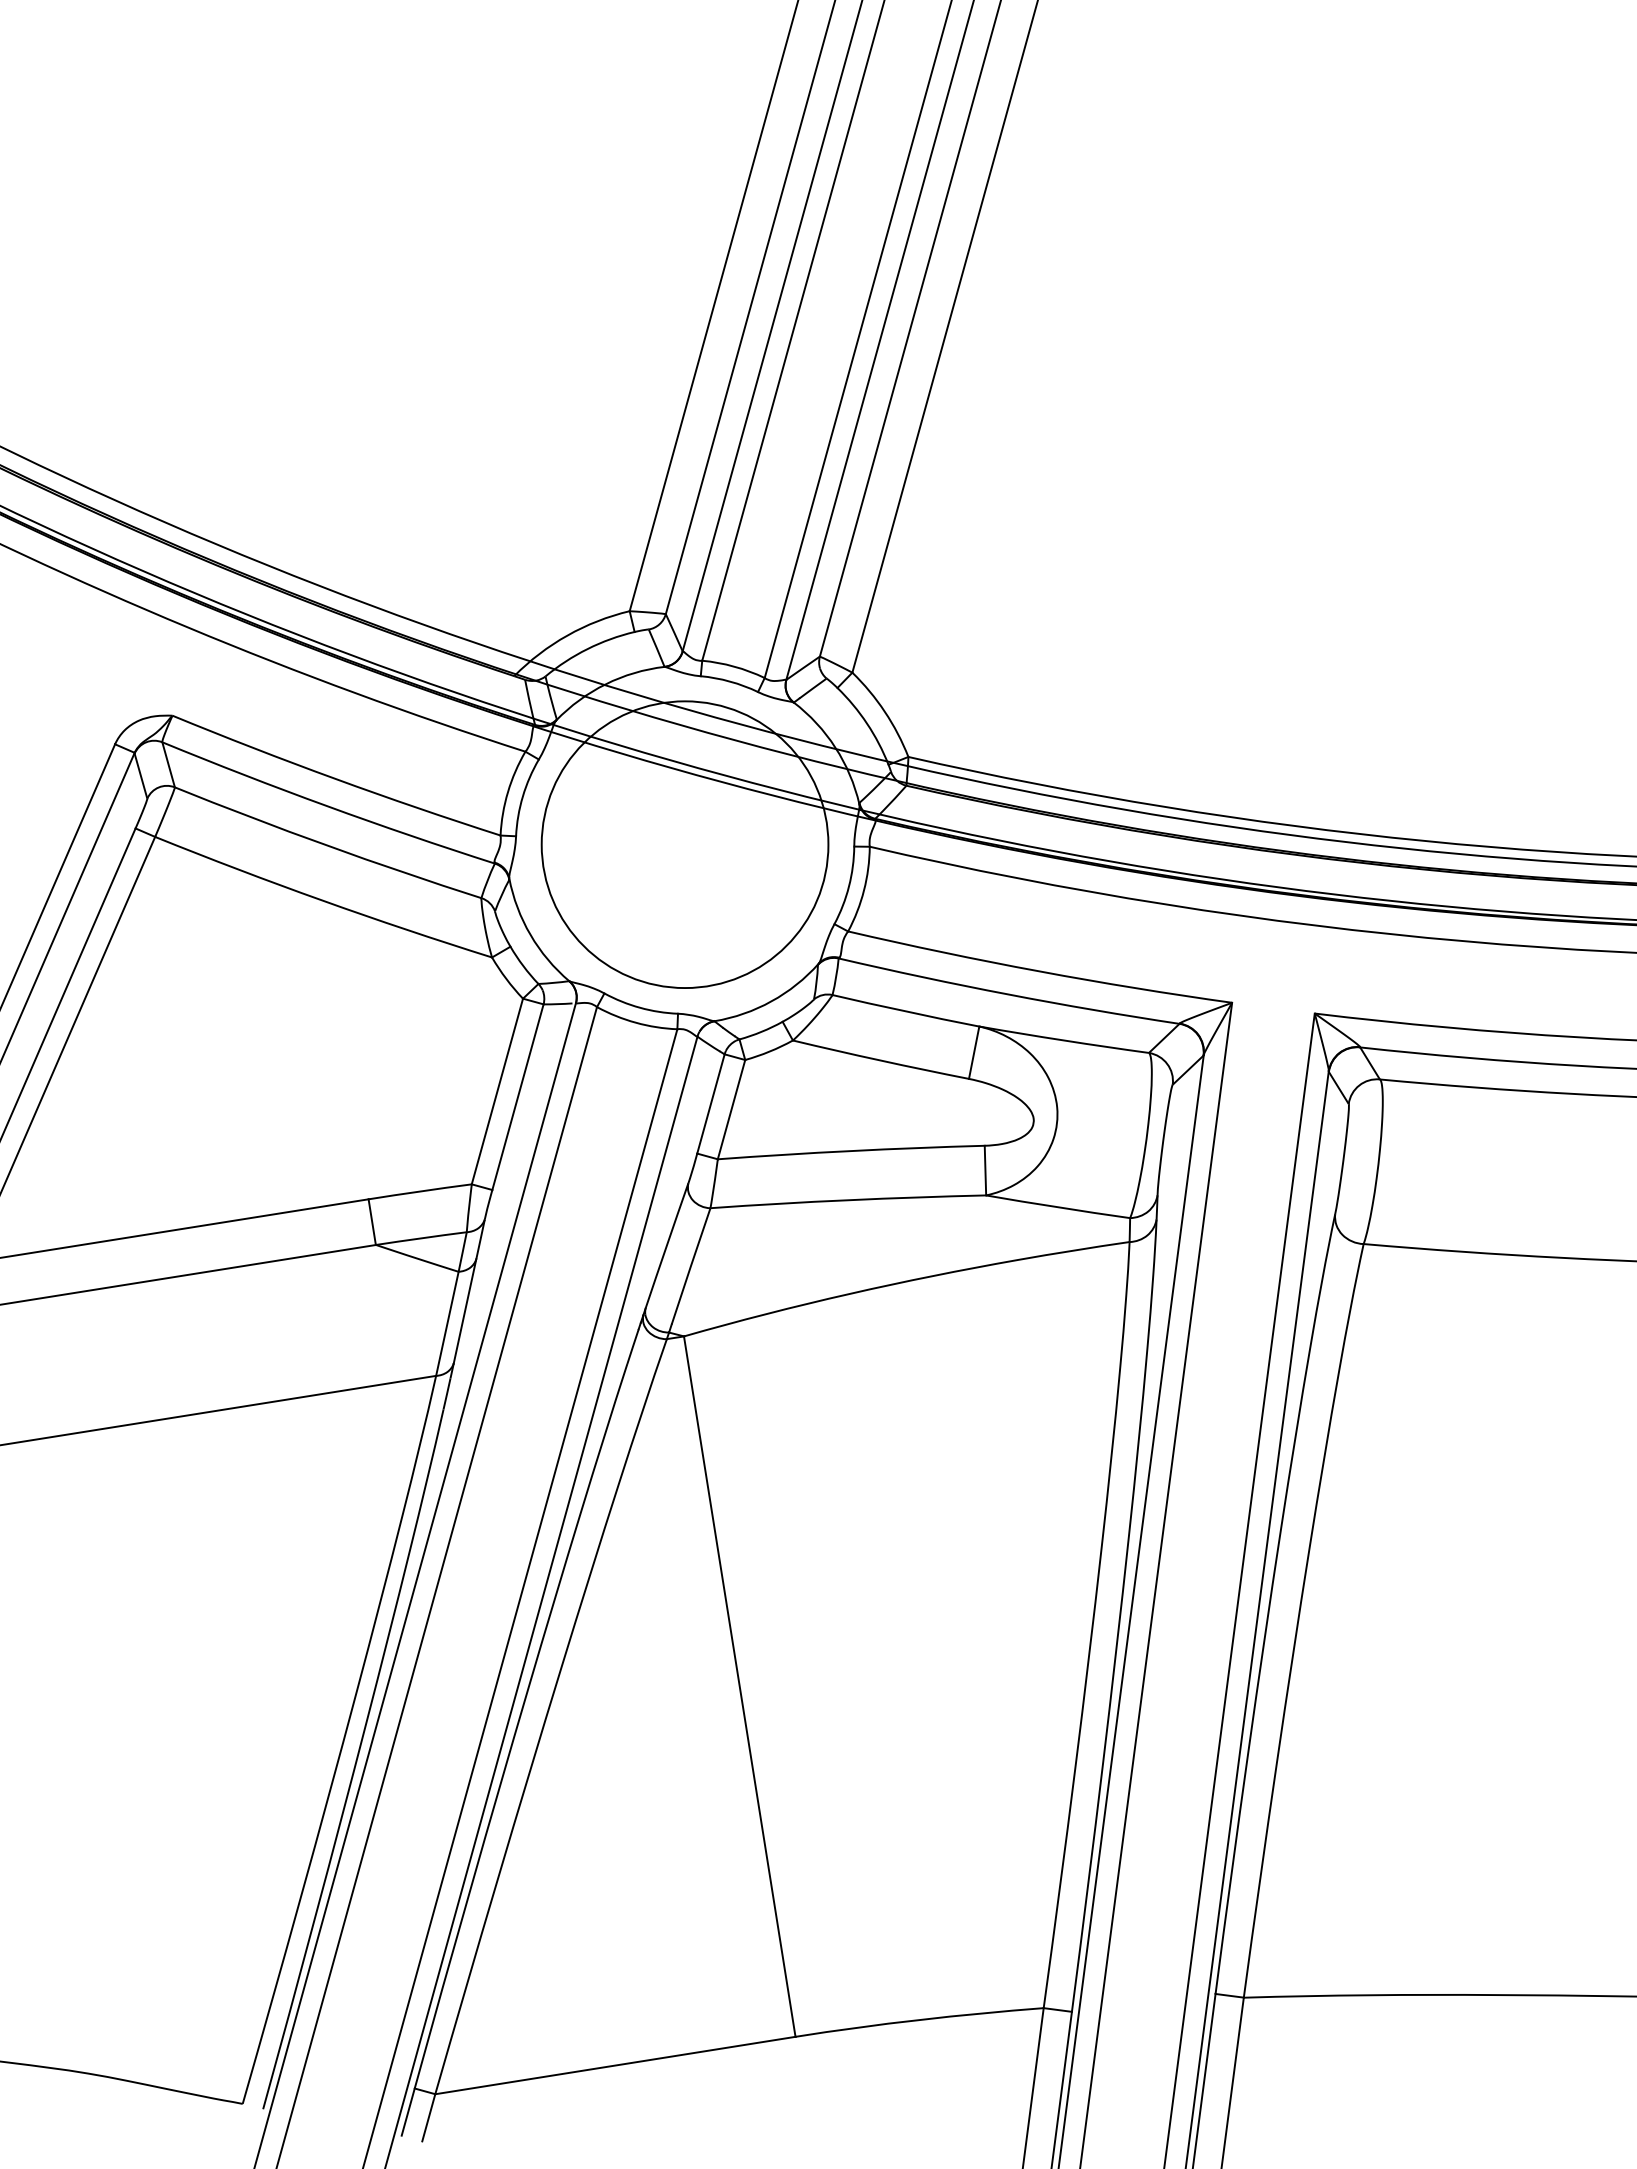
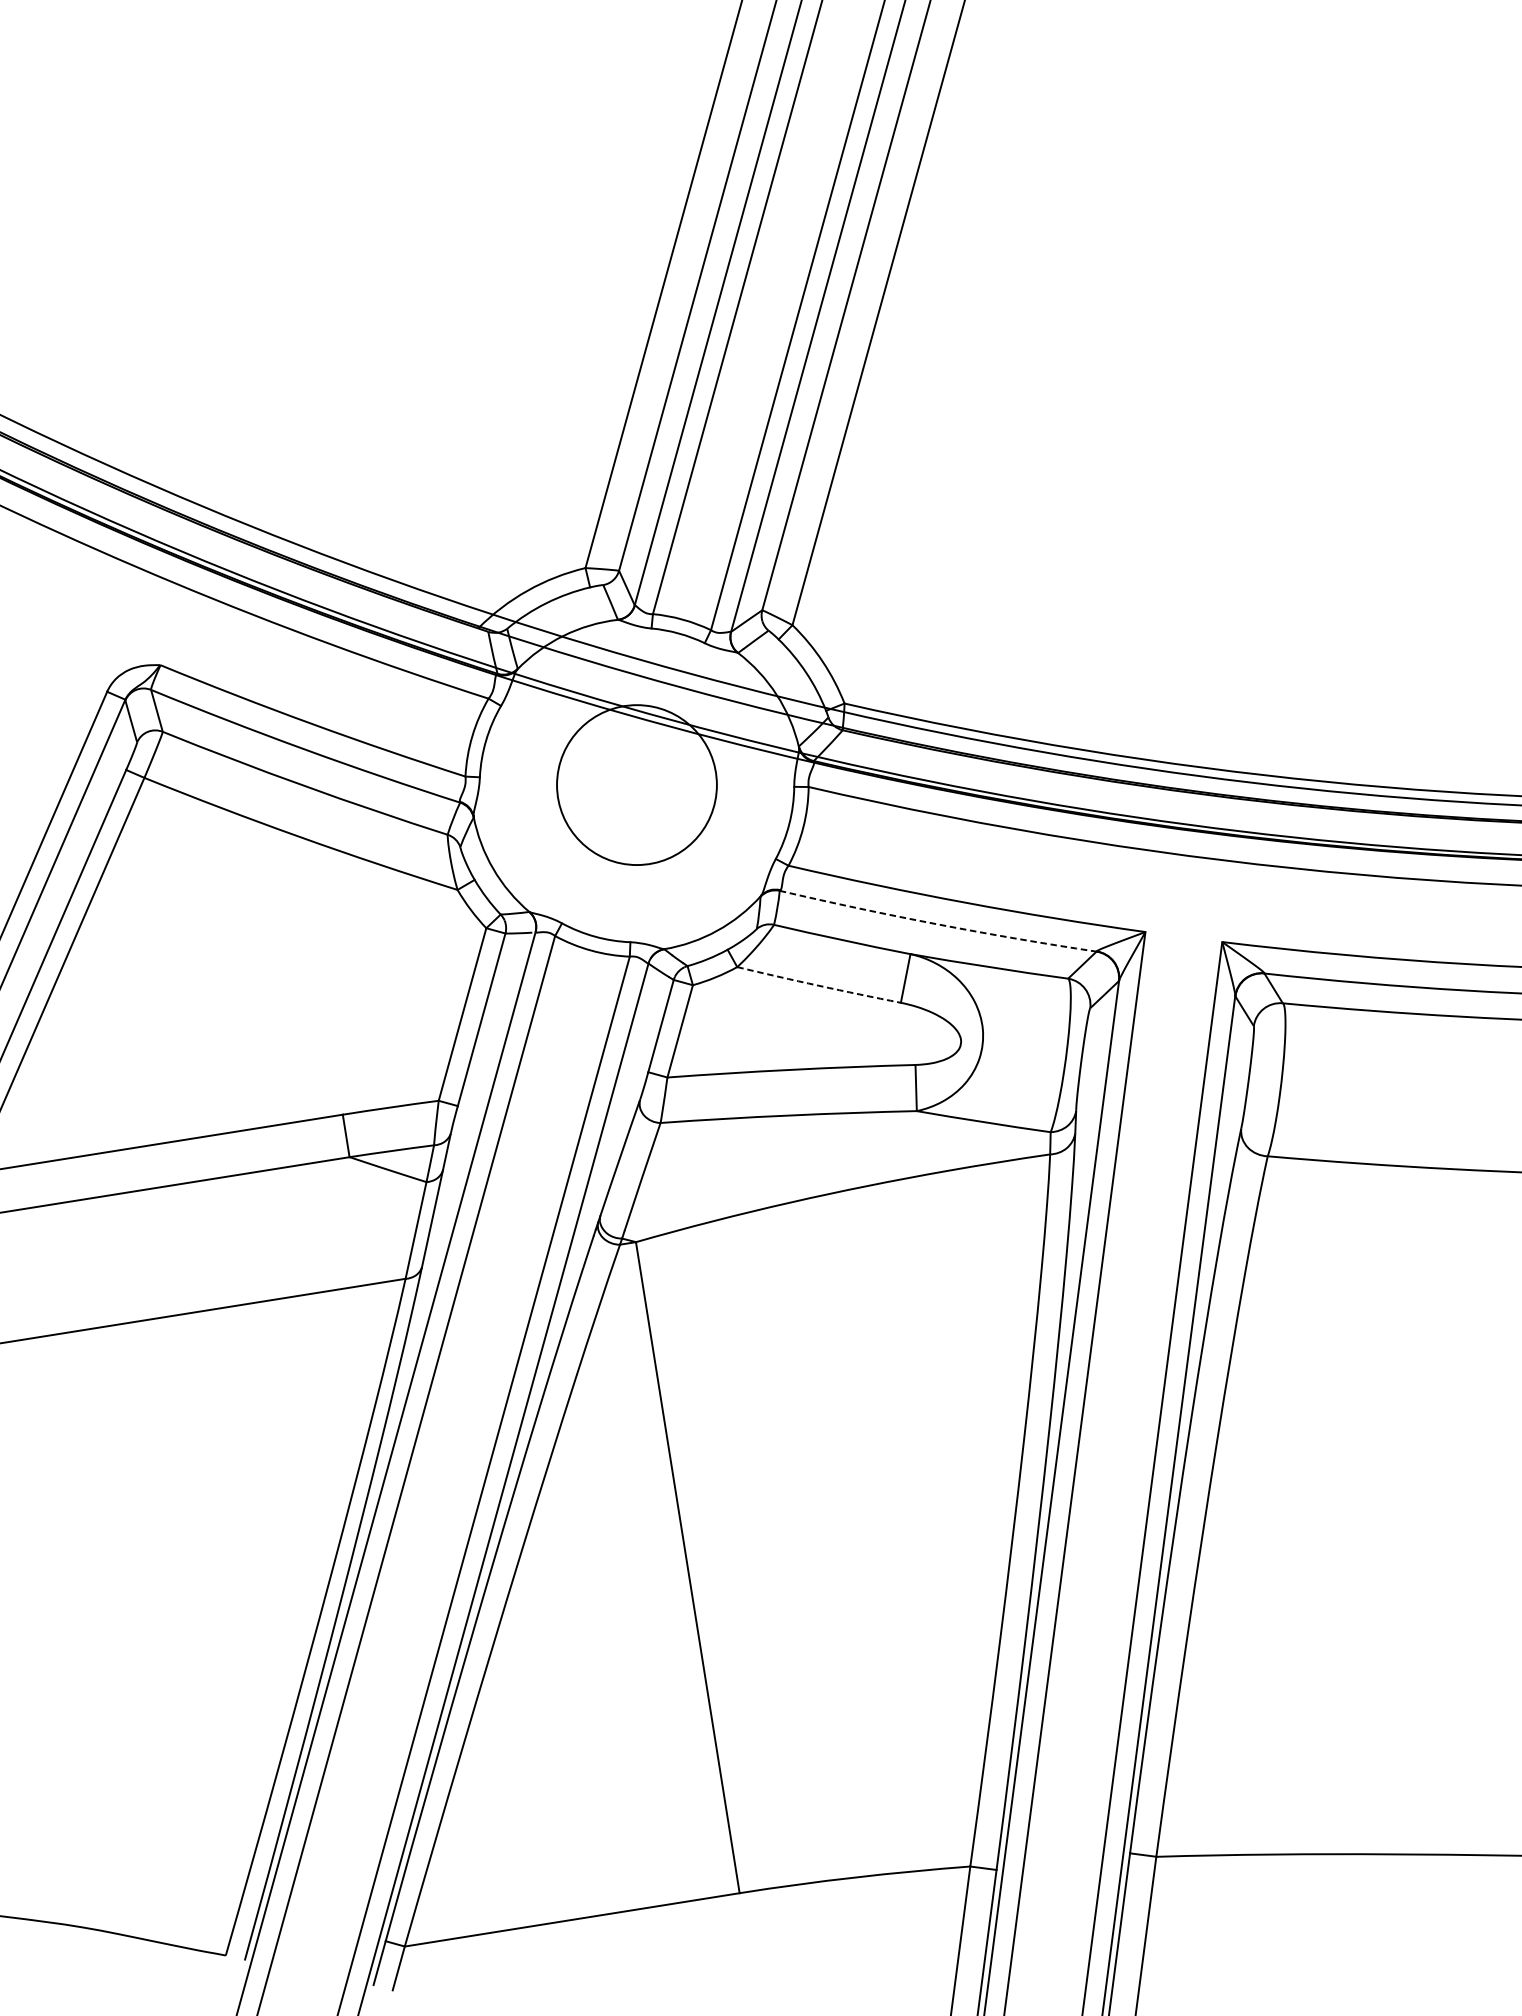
circle: (684, 844) -> (636, 784), size x0.6
arc: (1008, 994) -> (937, 924), solid -> dashed
arc: (880, 1060) -> (818, 985), solid -> dashed

